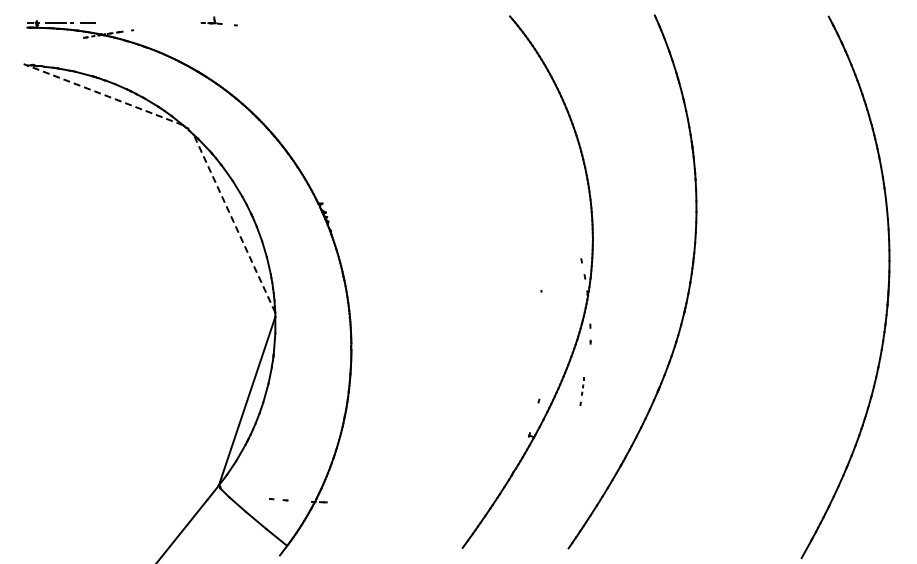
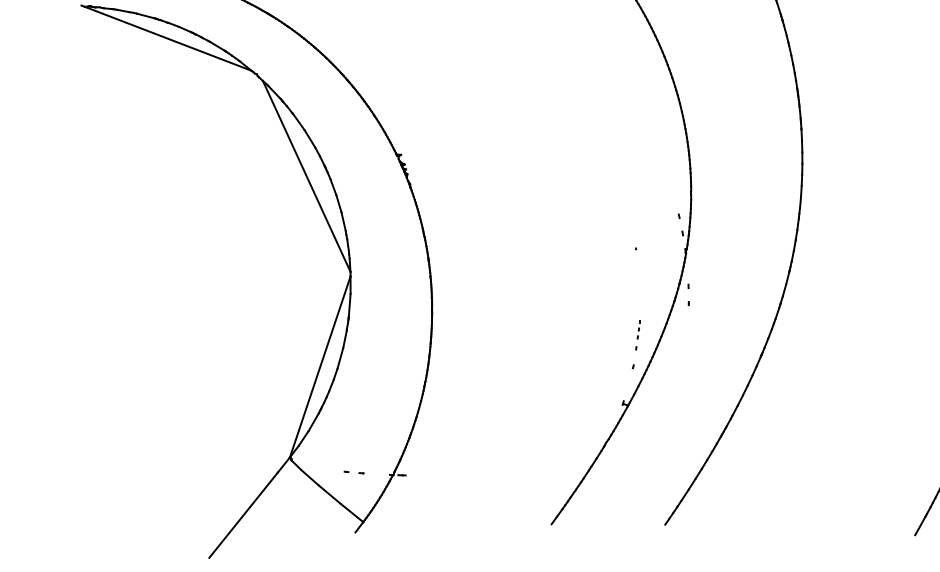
line: (104, 95) -> (167, 38), dashed -> solid
line: (234, 223) -> (306, 176), dashed -> solid
part: (581, 391) -> (637, 335), moved

